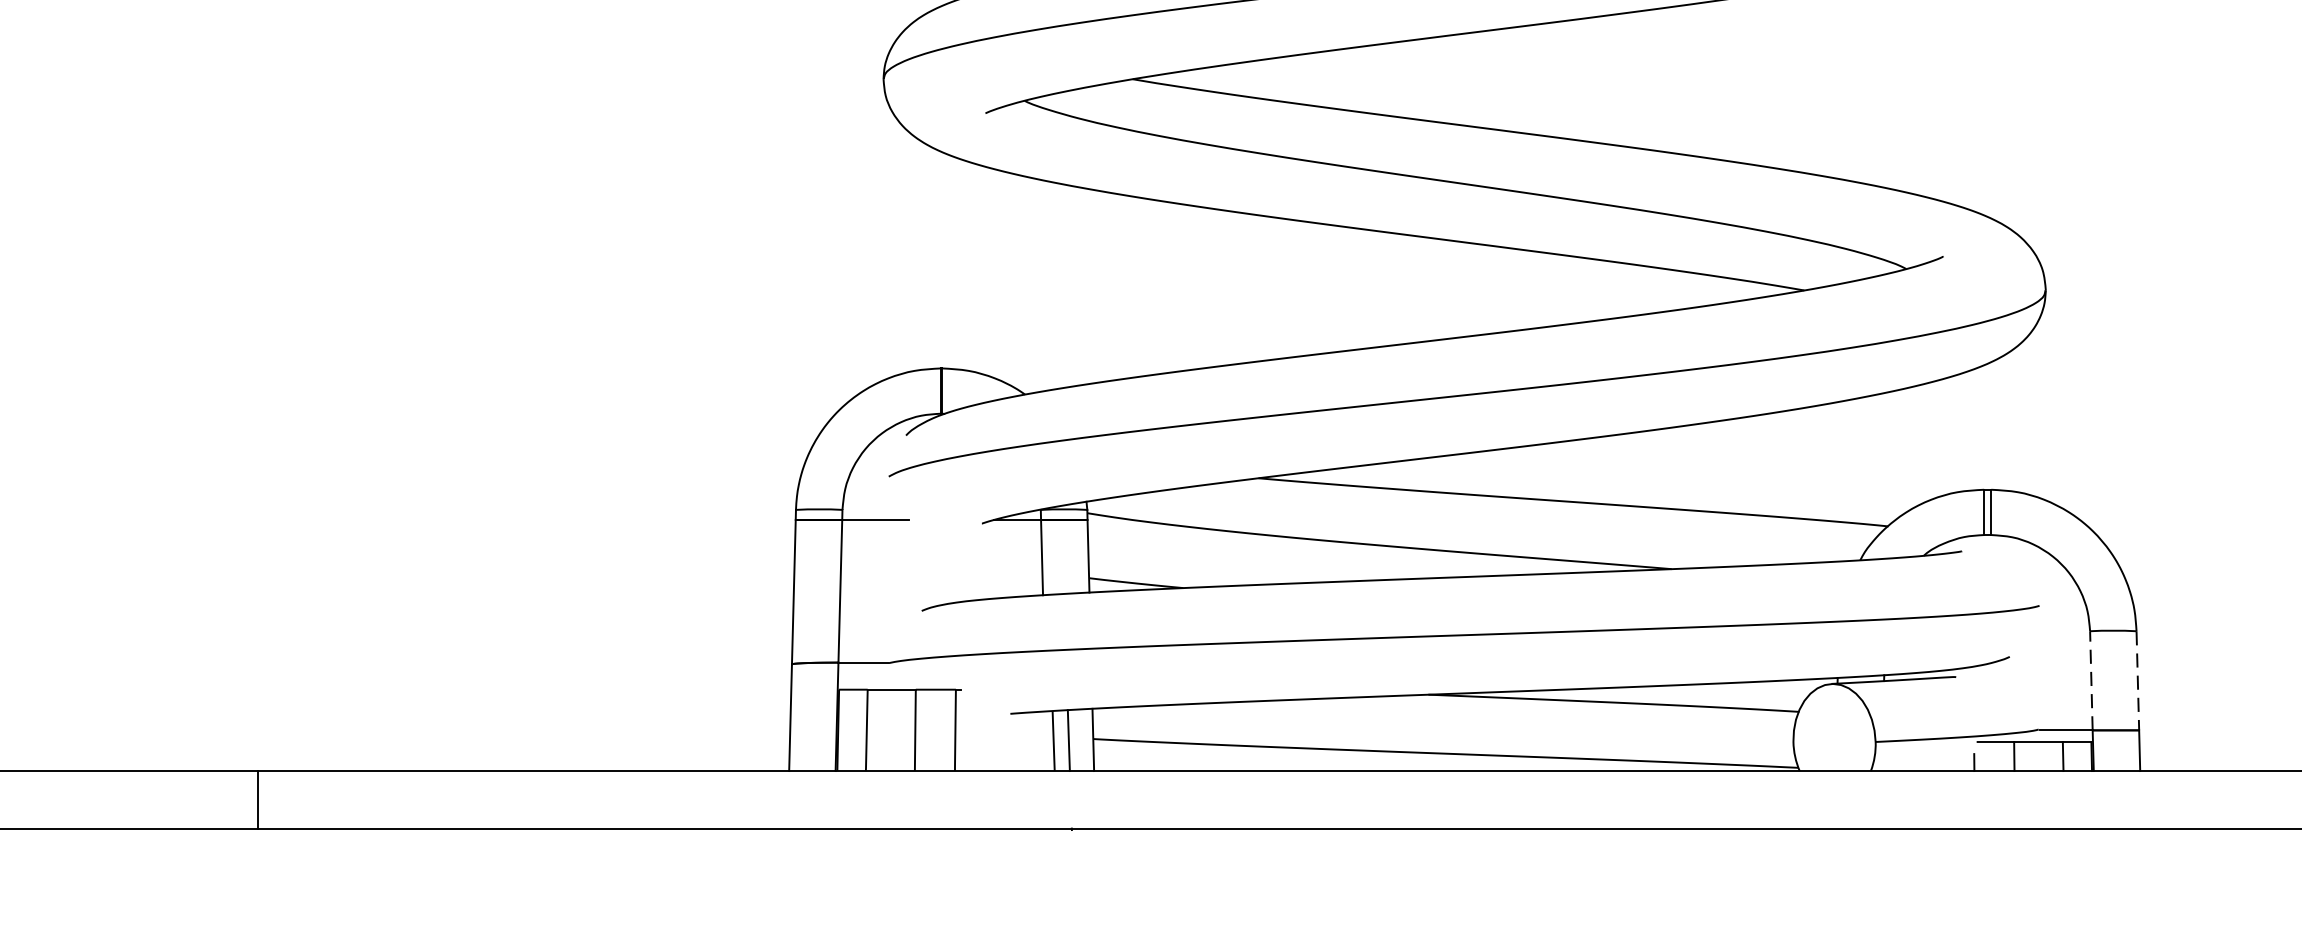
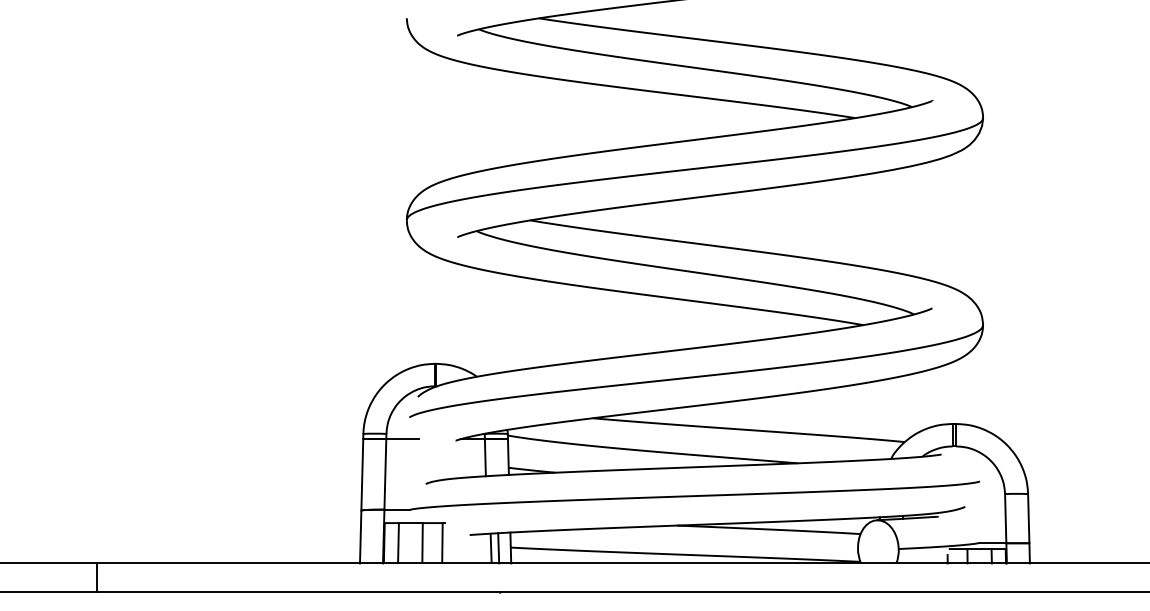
line: (2090, 680) -> (1005, 518), dashed -> solid
line: (2137, 680) -> (1028, 518), dashed -> solid

